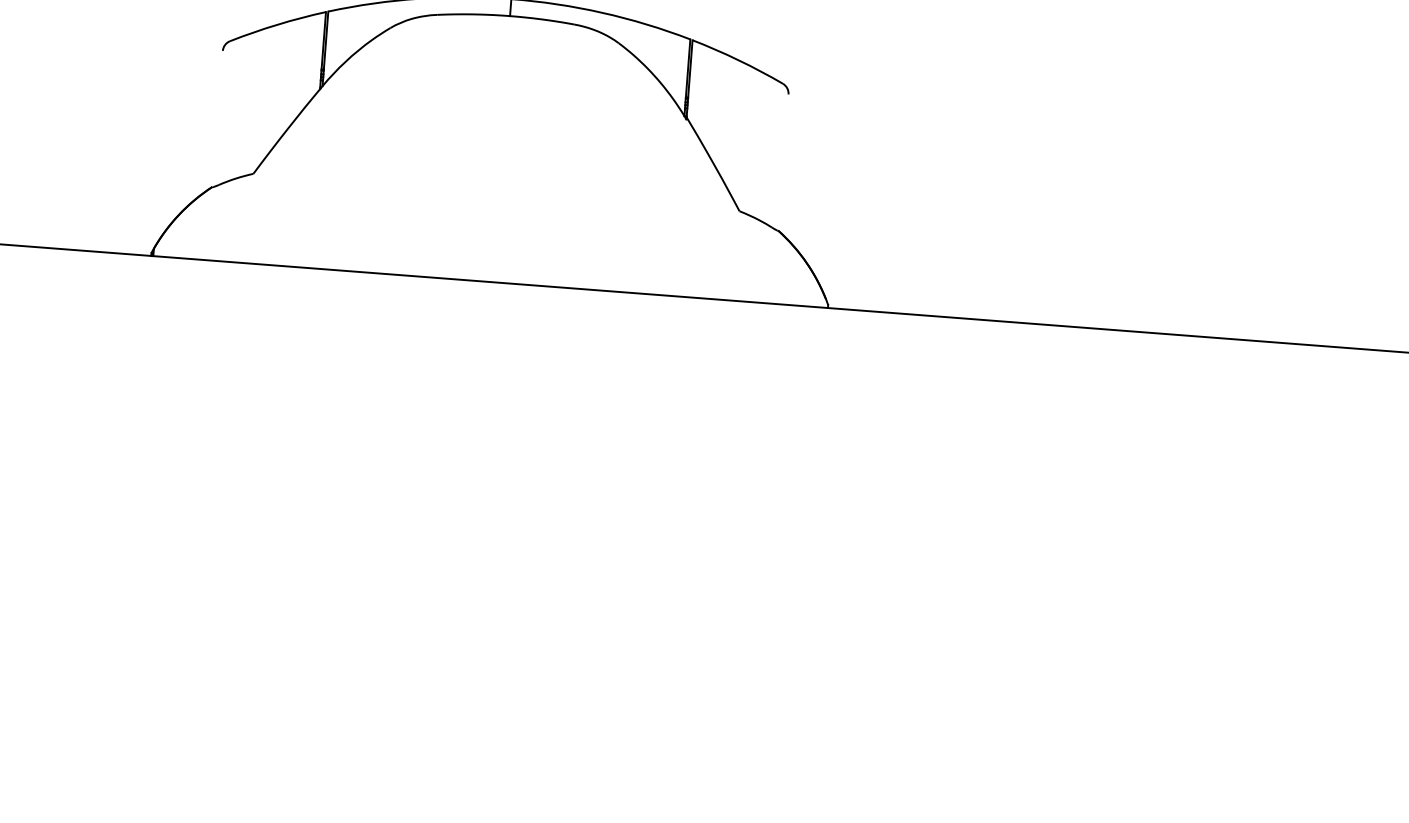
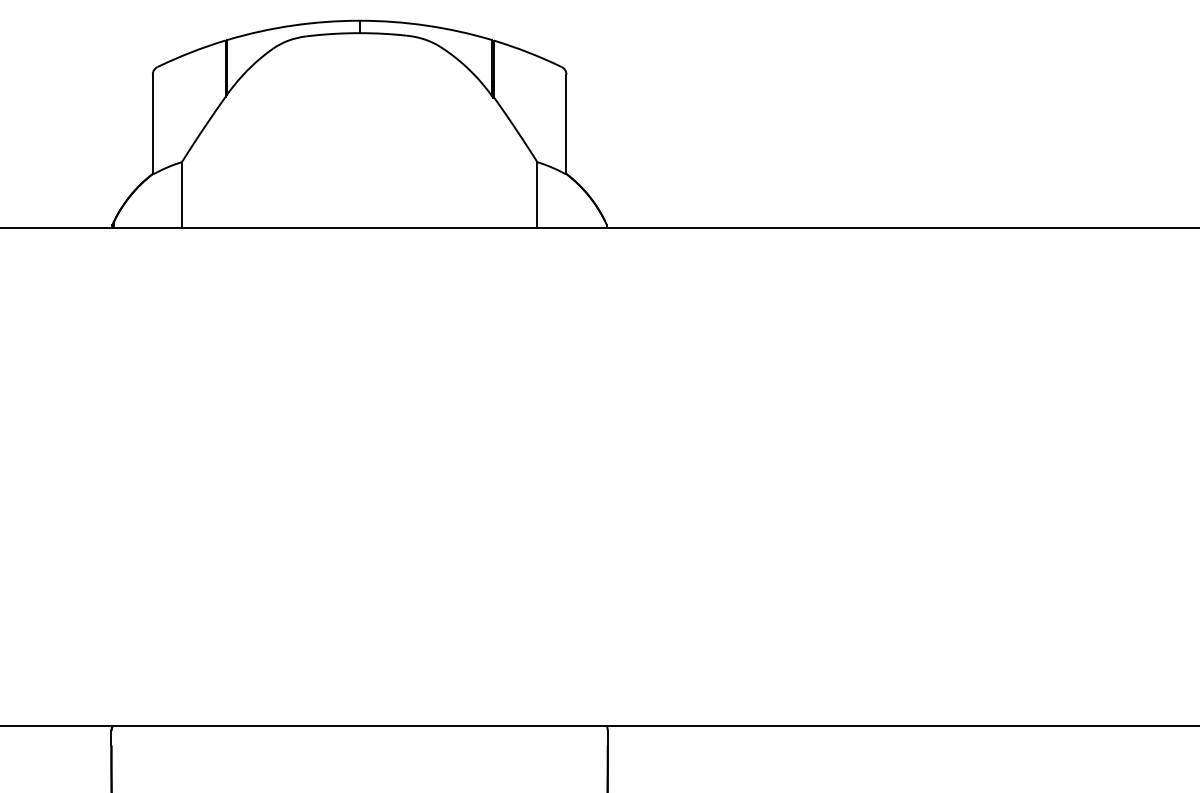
line: (217, 117) -> (152, 123), added
line: (783, 161) -> (566, 123), added
line: (249, 217) -> (181, 194), added
line: (736, 255) -> (537, 194), added

